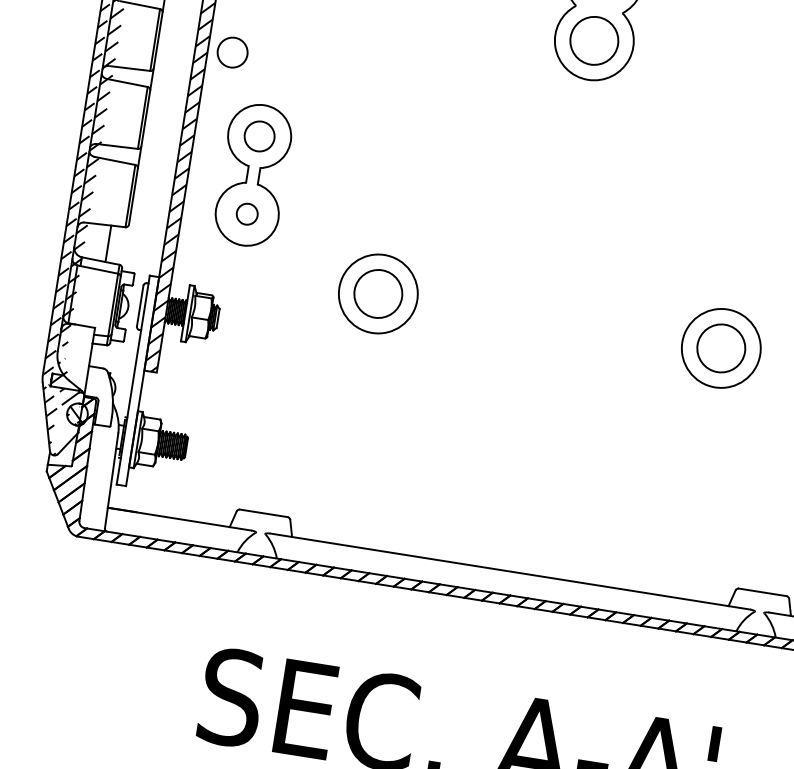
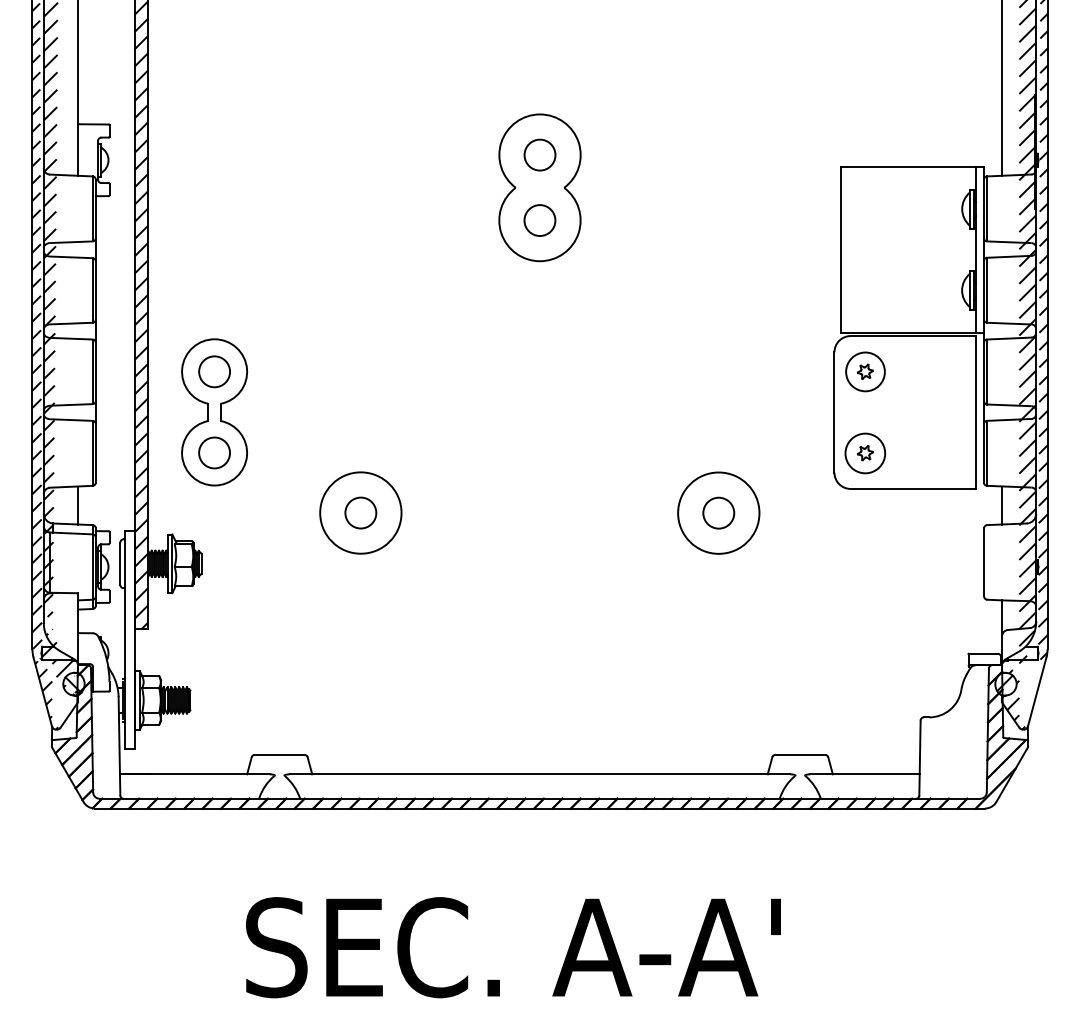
circle: (593, 40) -> (539, 220), size x0.62
circle: (232, 52) -> (173, 290), removed
circle: (247, 213) -> (214, 452), size x1.43
circle: (378, 293) -> (360, 512), size x0.62
circle: (721, 347) -> (718, 512), size x0.62

